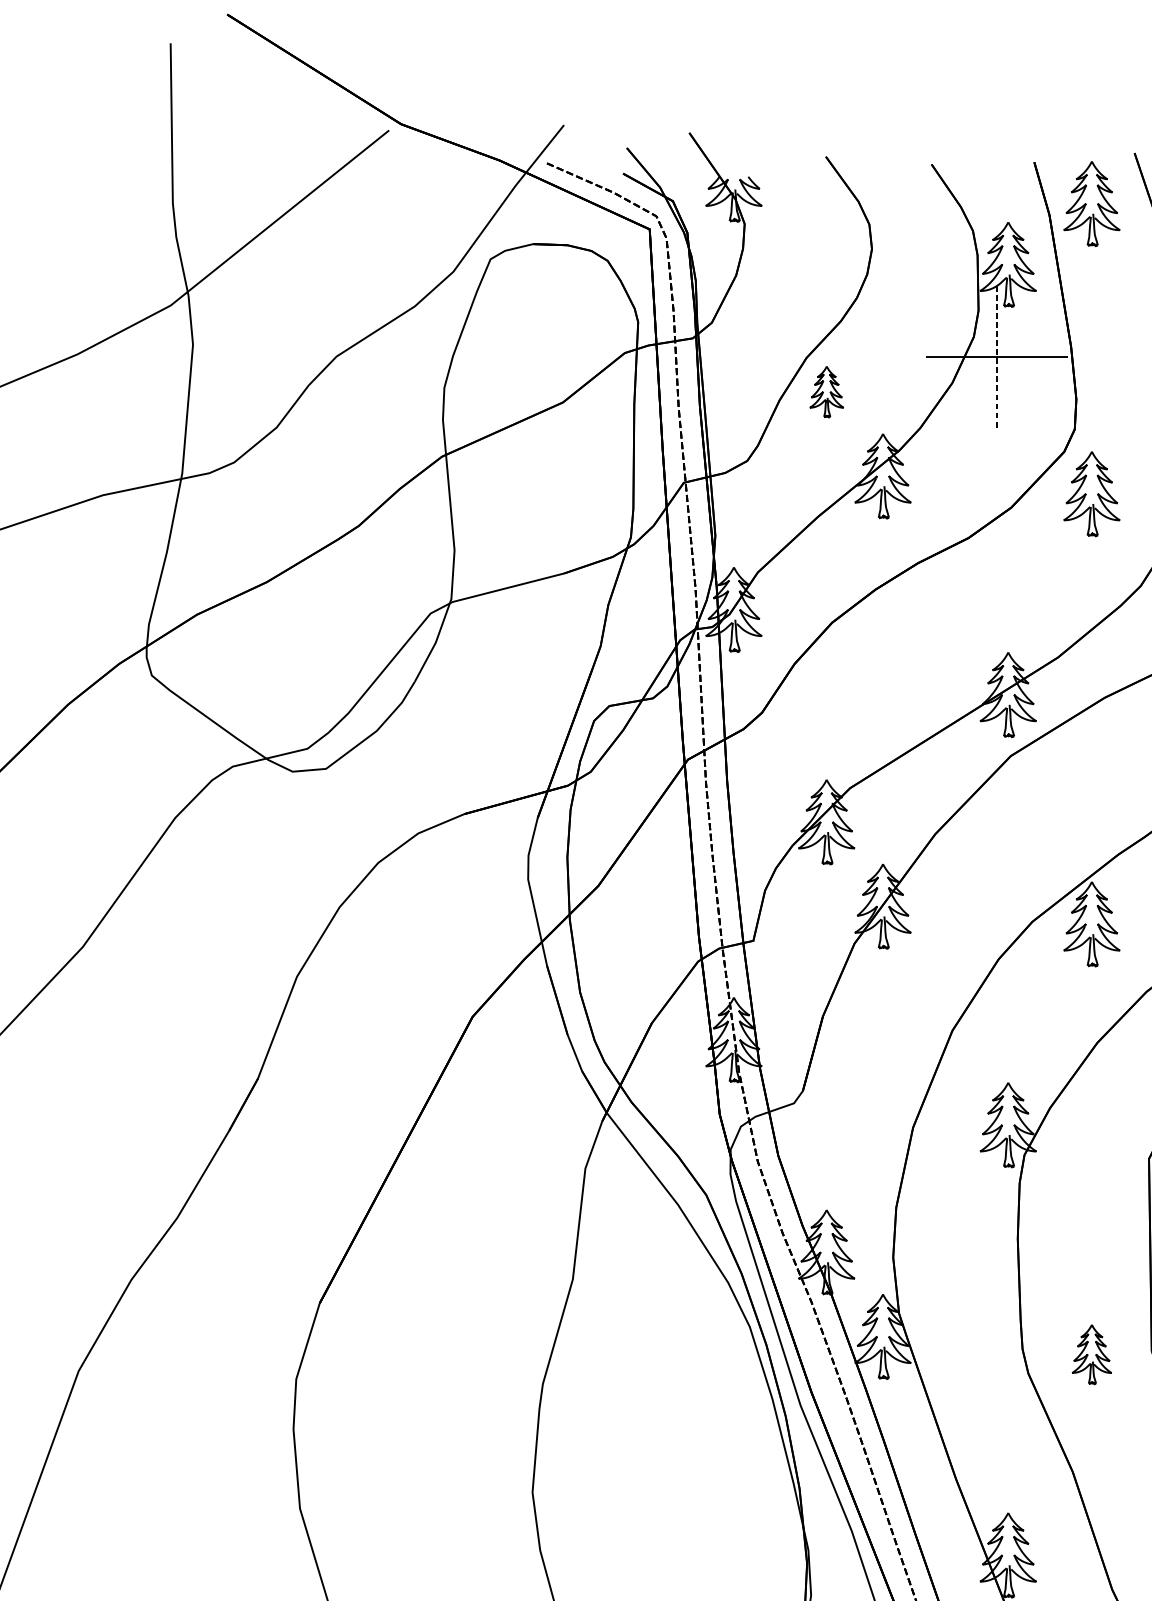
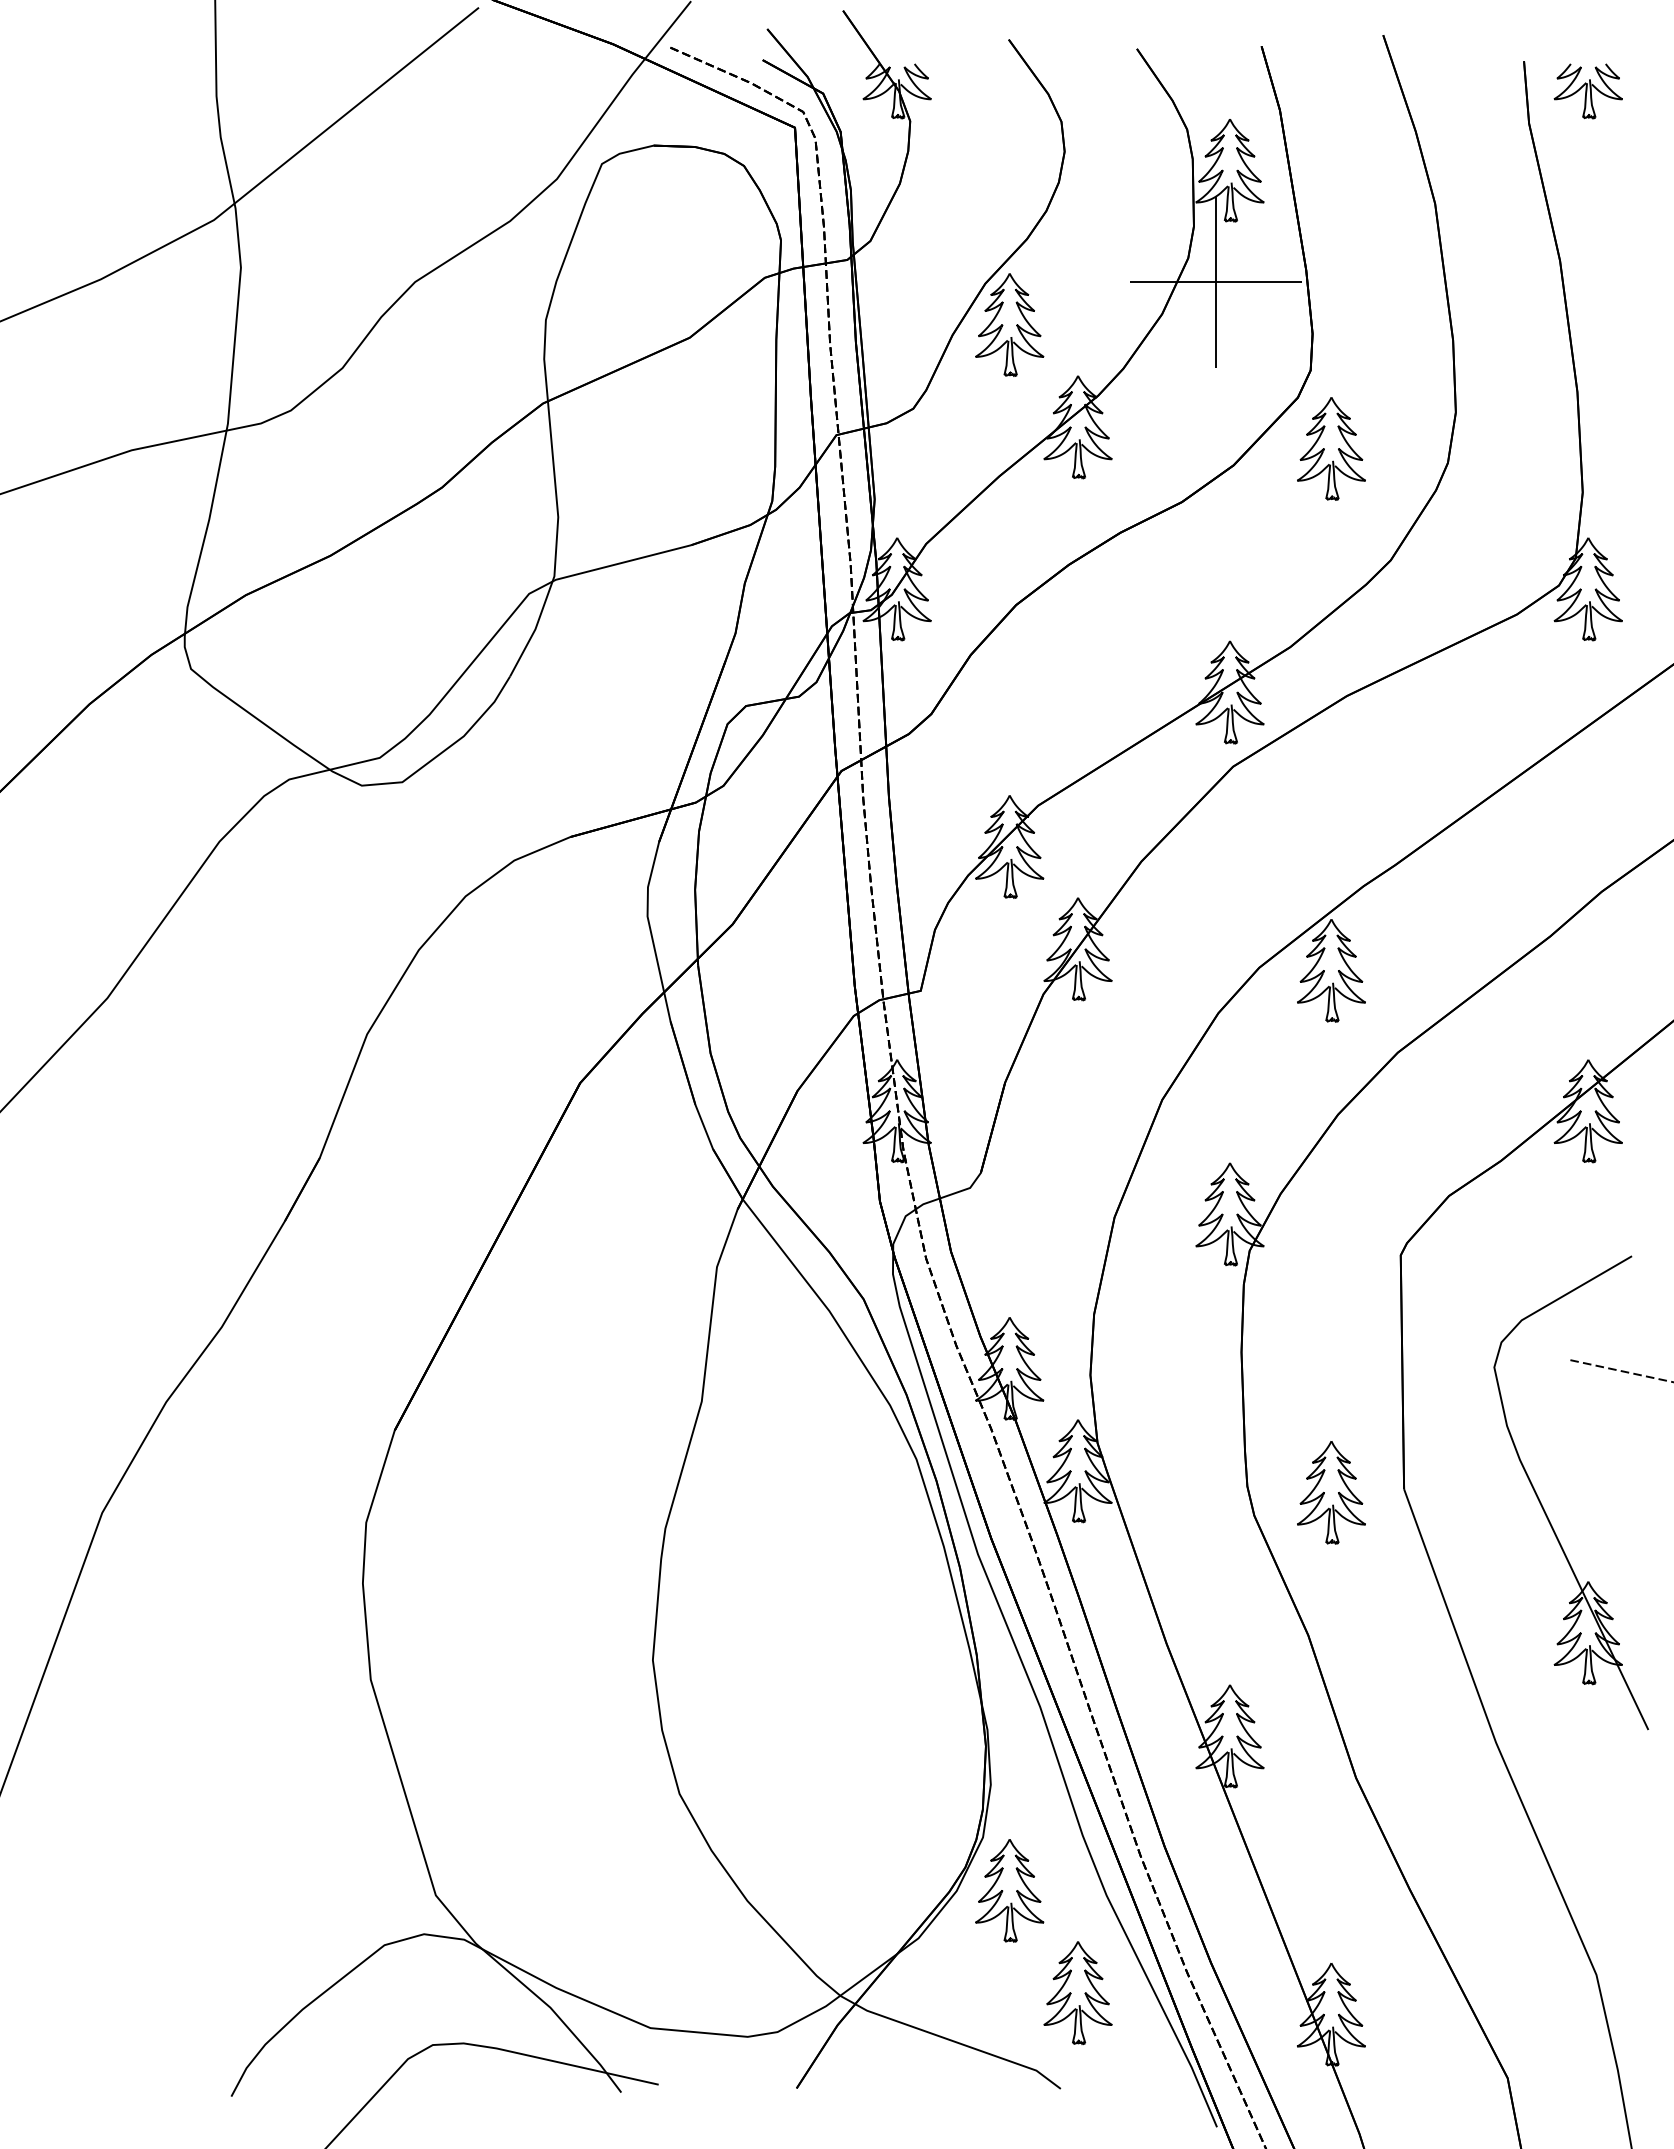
part: (1091, 203) -> (1331, 96), removed
line: (997, 356) -> (1216, 282), dashed -> solid
part: (826, 391) -> (1009, 324), size x1.67
part: (1091, 1354) -> (1331, 1492), size x1.43

